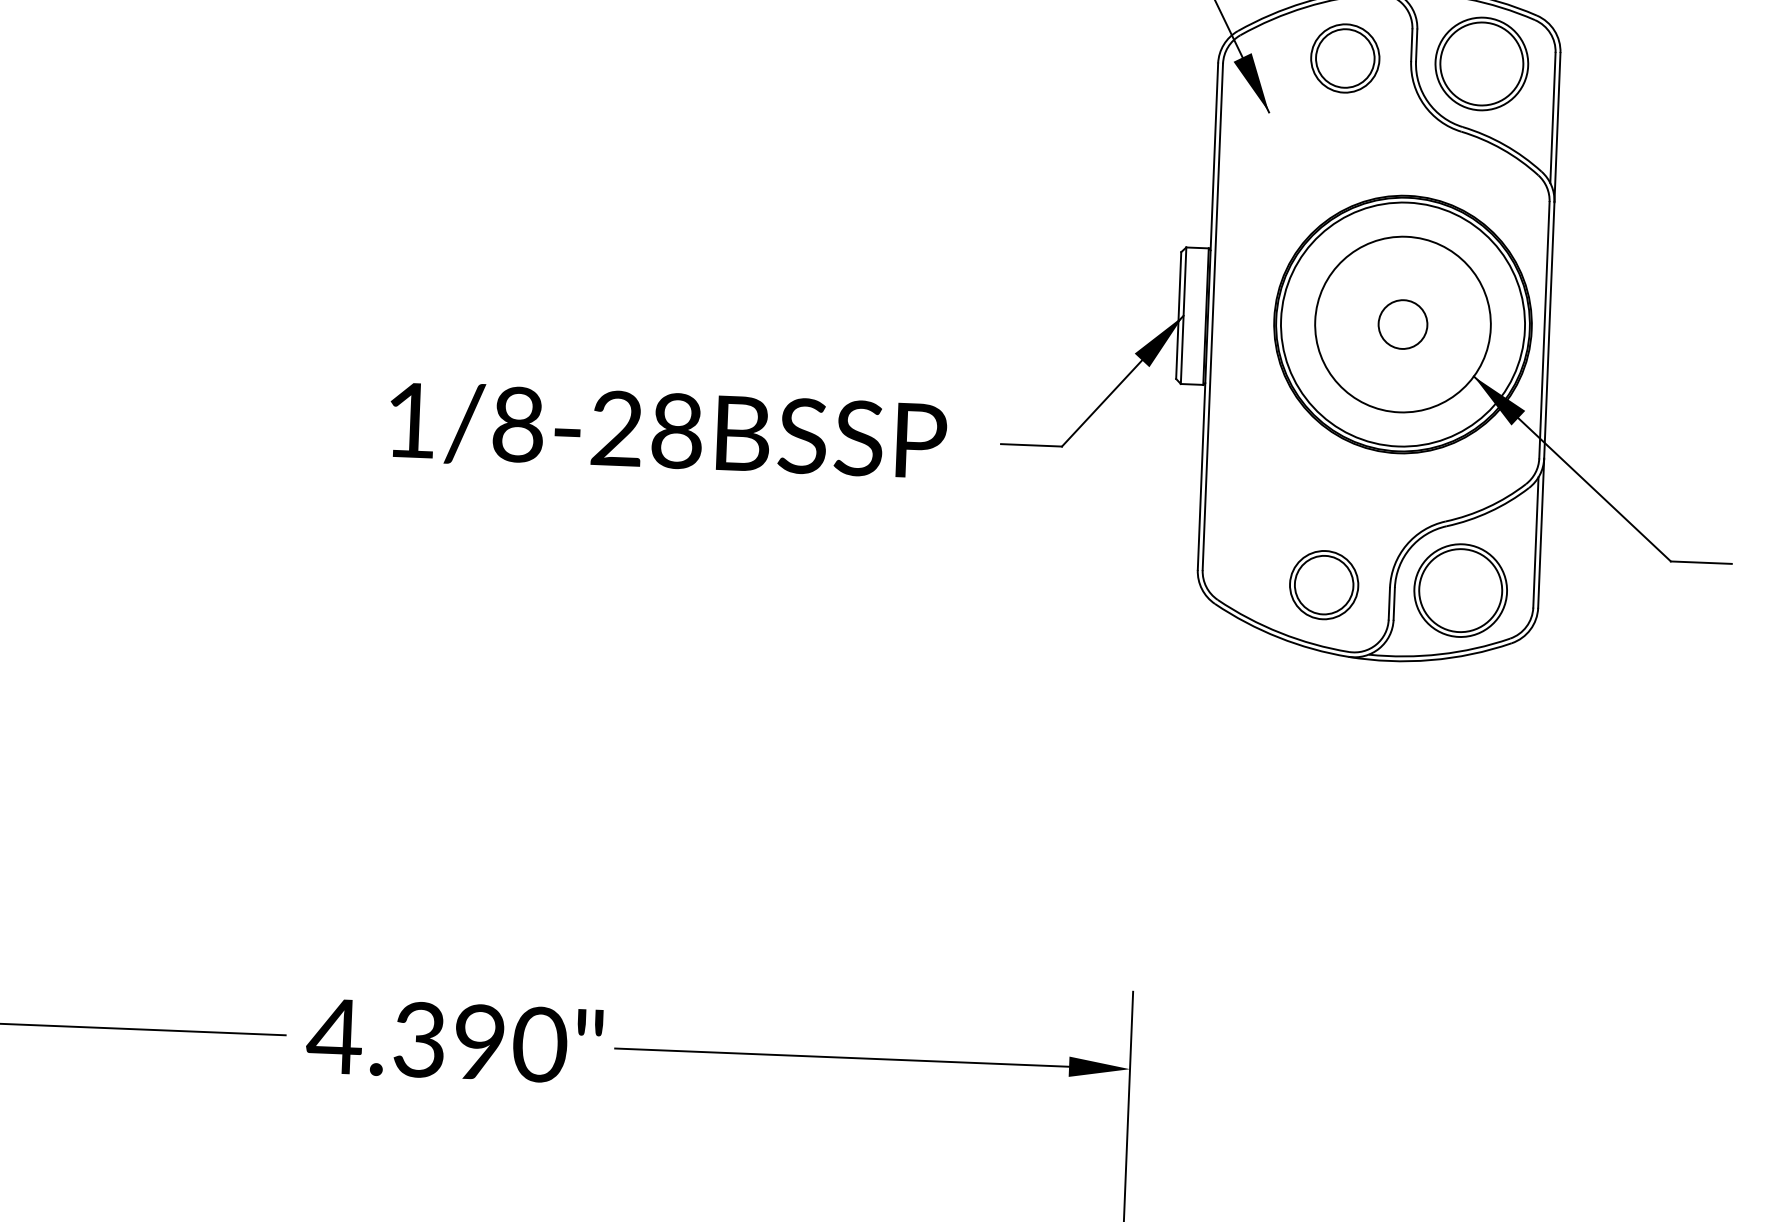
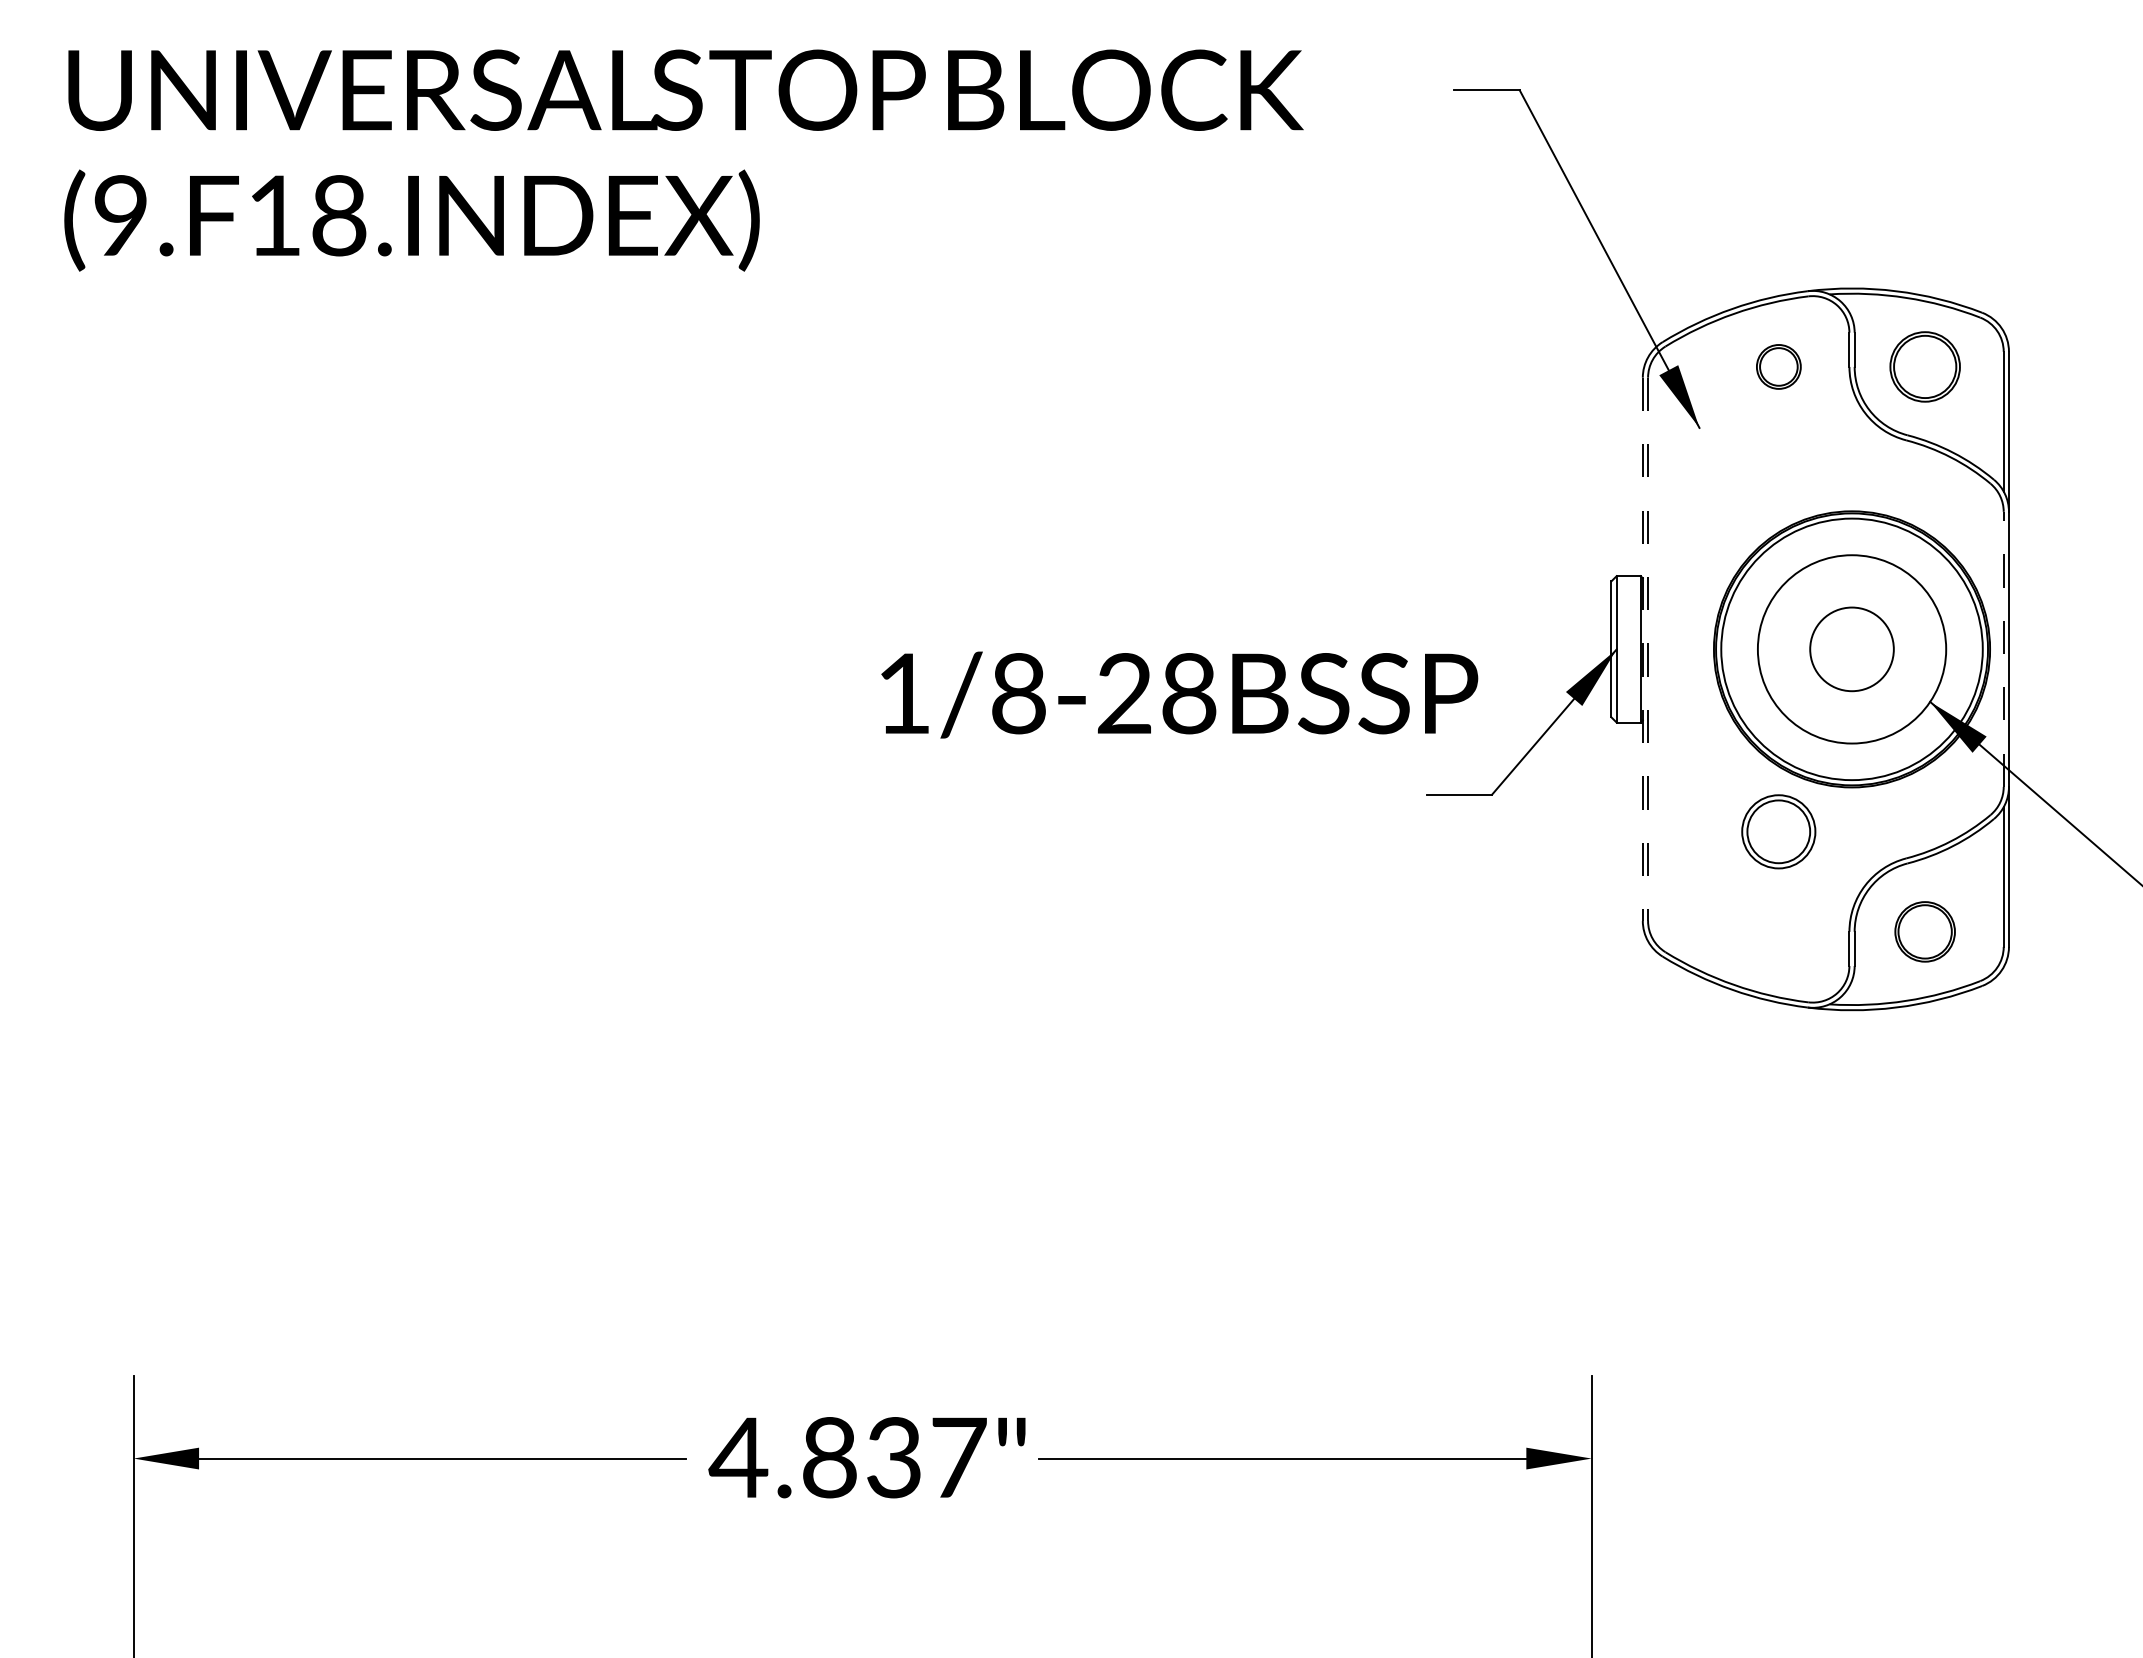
part: (1345, 58) -> (1778, 366), size x0.6
part: (1481, 63) -> (1924, 366), size x0.7
line: (1207, 316) -> (1642, 649), solid -> dashed
line: (1213, 317) -> (1648, 649), solid -> dashed
circle: (1402, 324) -> (1851, 649), size x1.6
line: (1544, 330) -> (2003, 649), solid -> dashed
text: (668, 431) -> (1179, 694), moved
part: (1323, 584) -> (1778, 831), moved
part: (1460, 590) -> (1924, 931), size x0.6
text: (480, 1042) -> (894, 1457), 4.390" -> 4.837"

